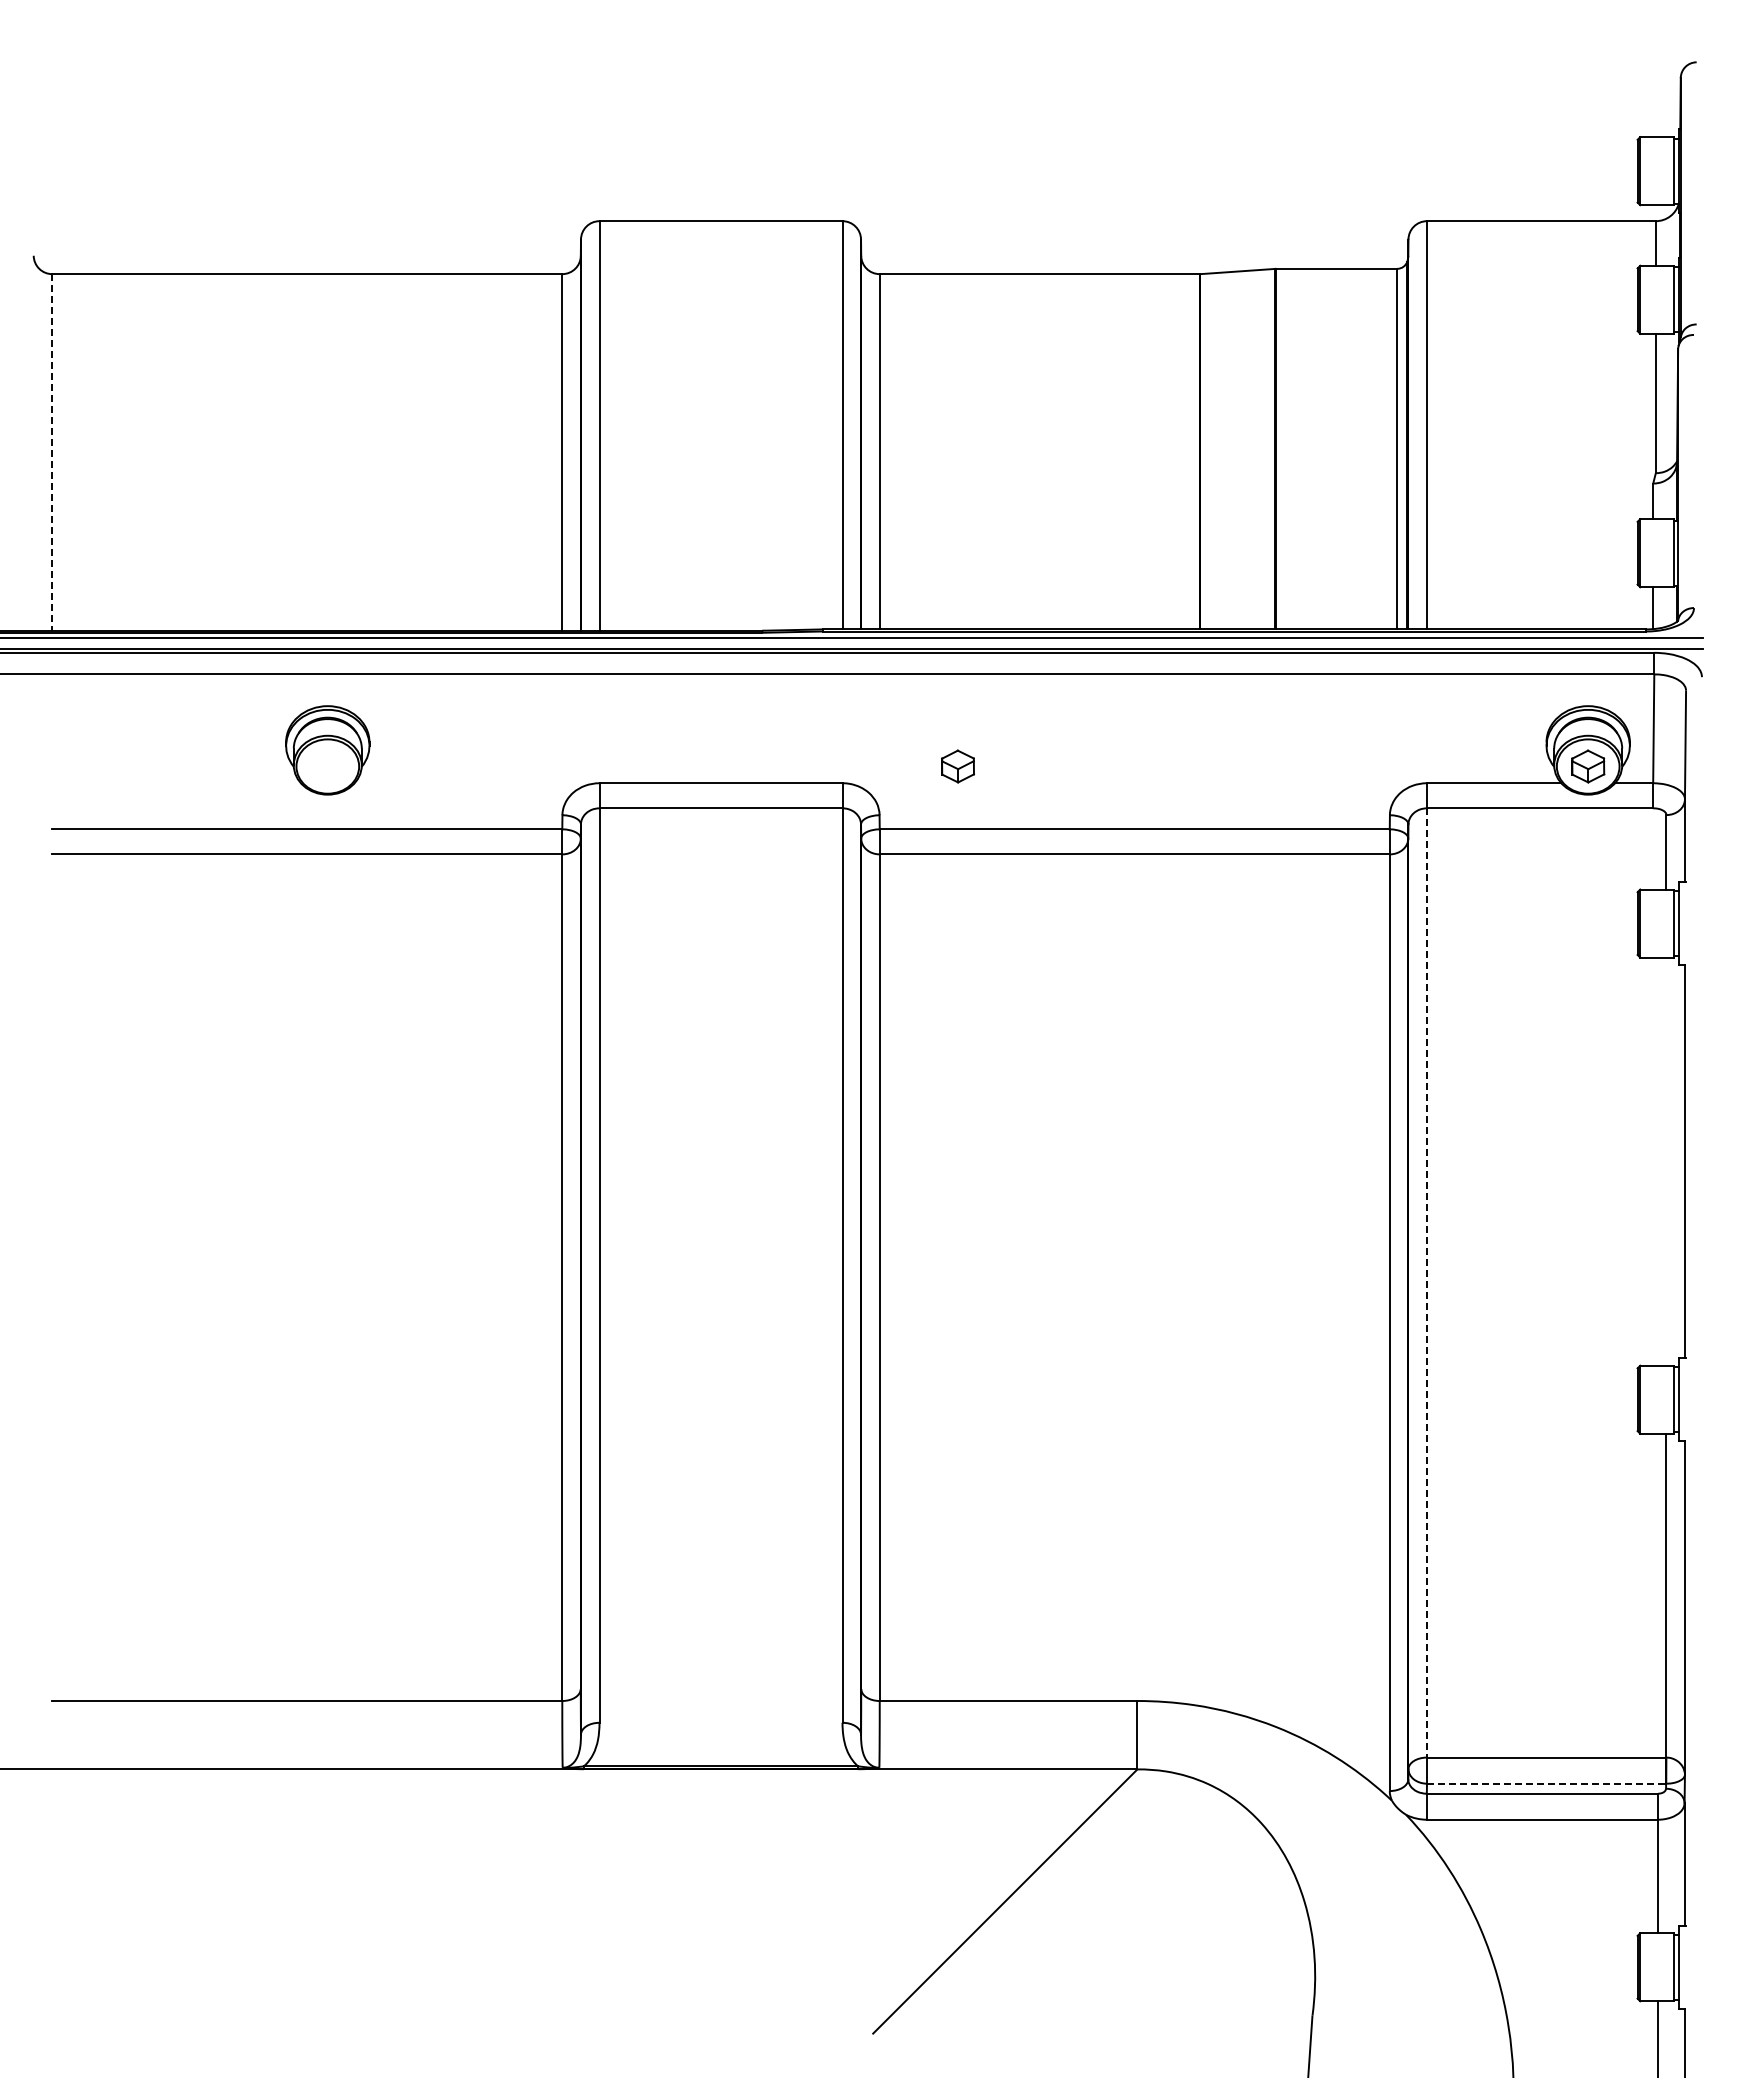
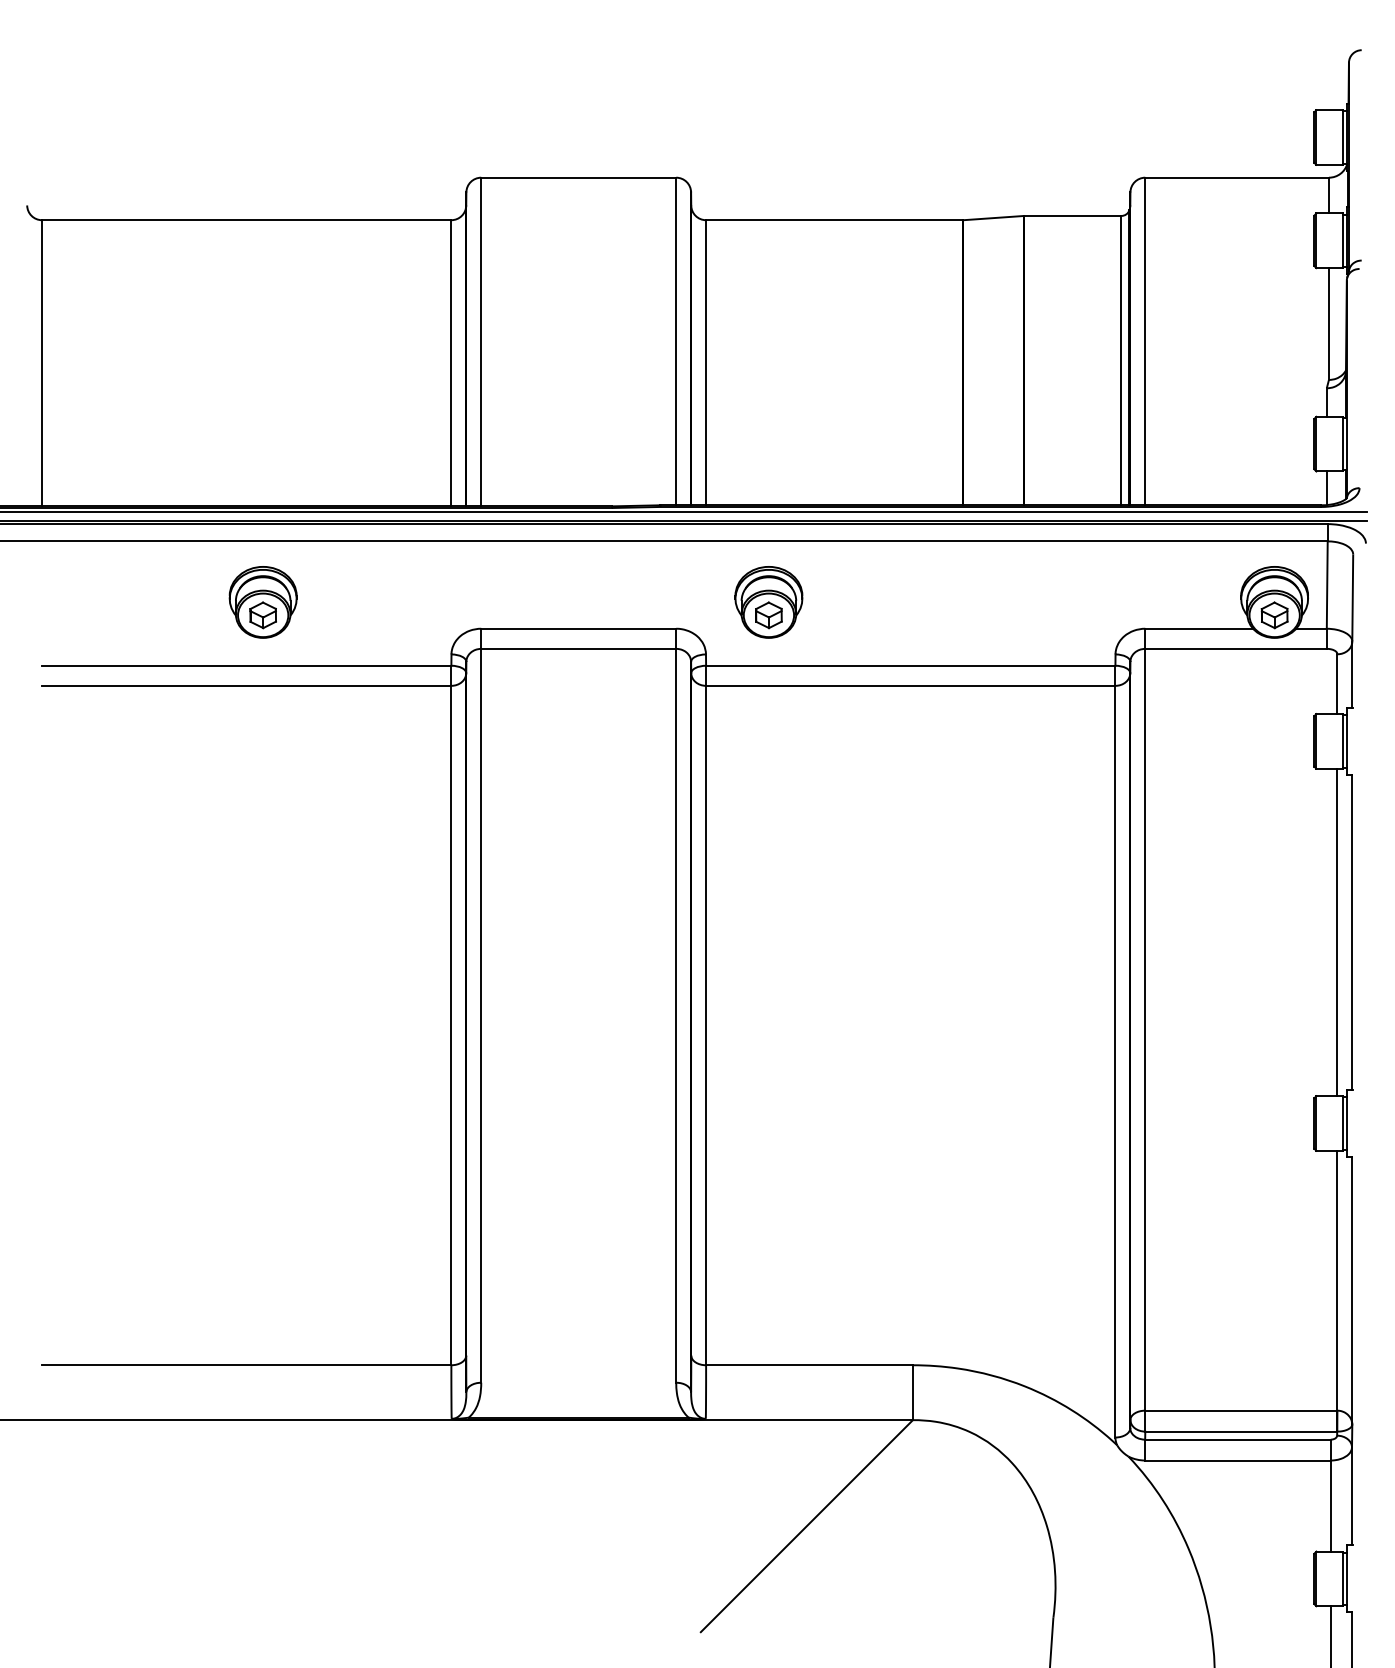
line: (52, 452) -> (42, 363), dashed -> solid
part: (957, 750) -> (768, 602), added
part: (327, 766) -> (262, 615), added
line: (1666, 1161) -> (1337, 932), added
line: (1427, 1282) -> (1145, 1029), dashed -> solid
line: (1546, 1783) -> (1241, 1431), dashed -> solid

